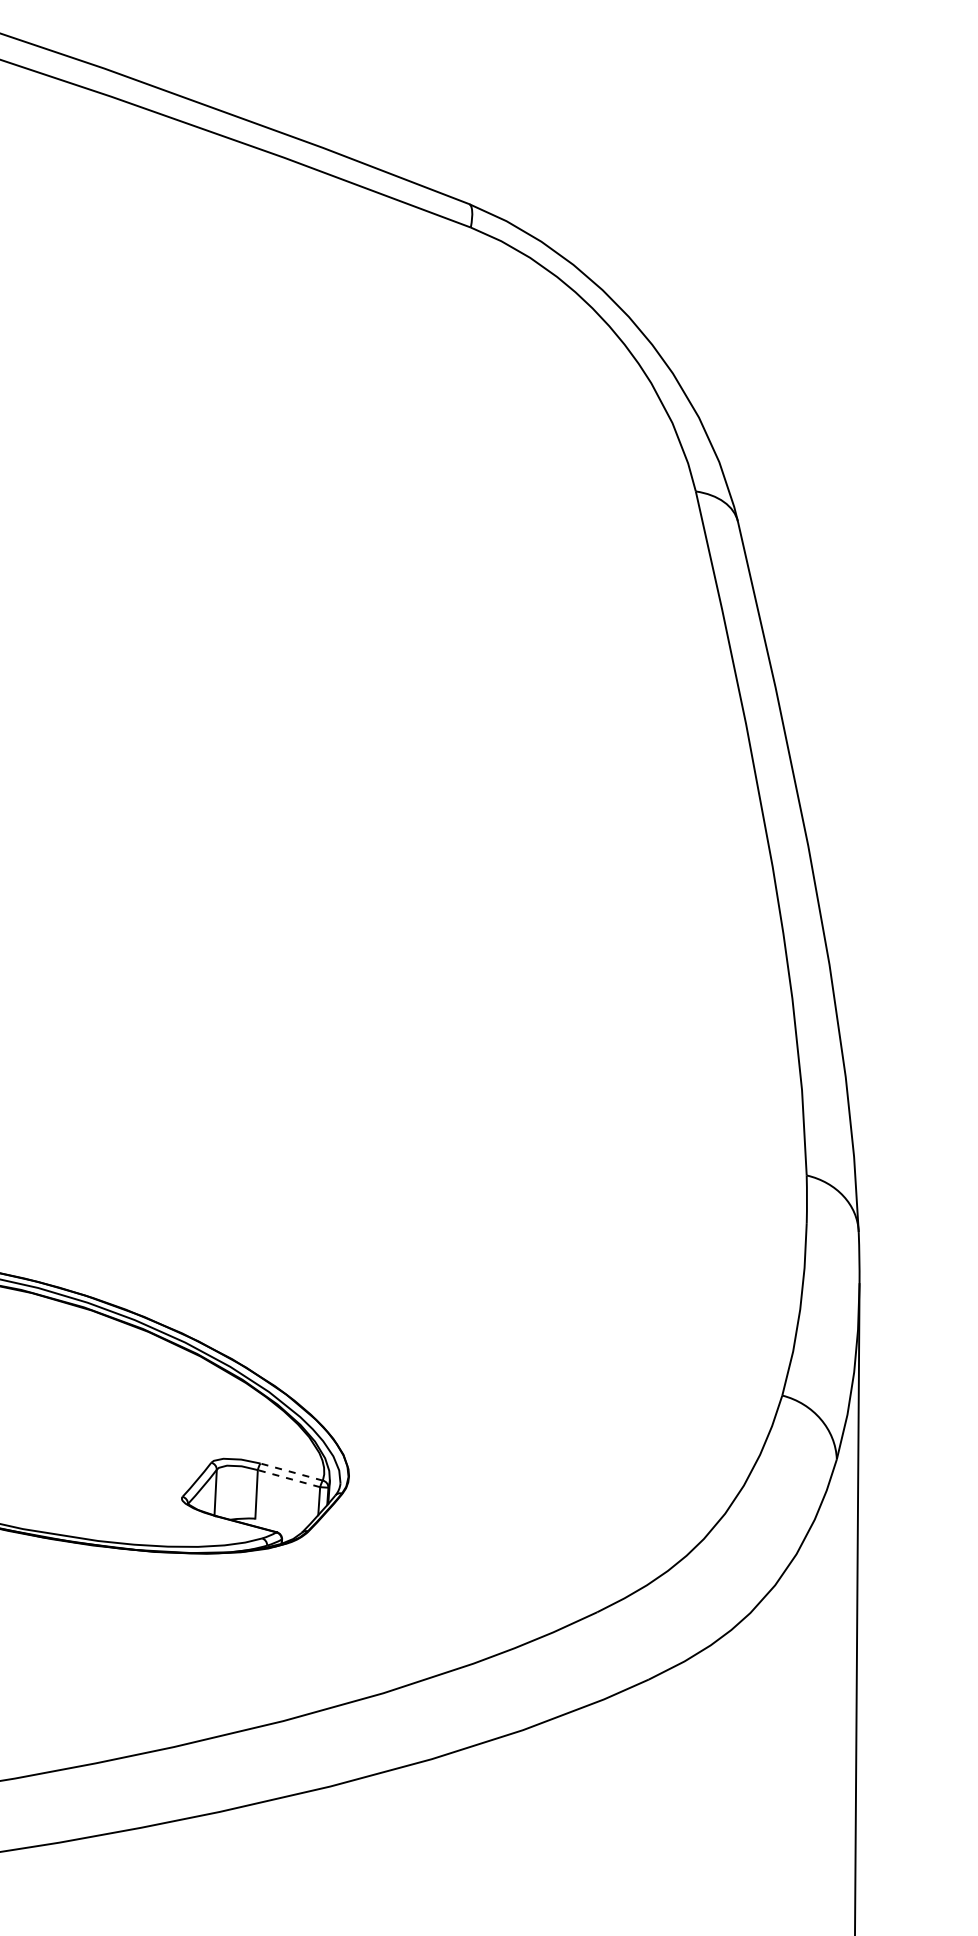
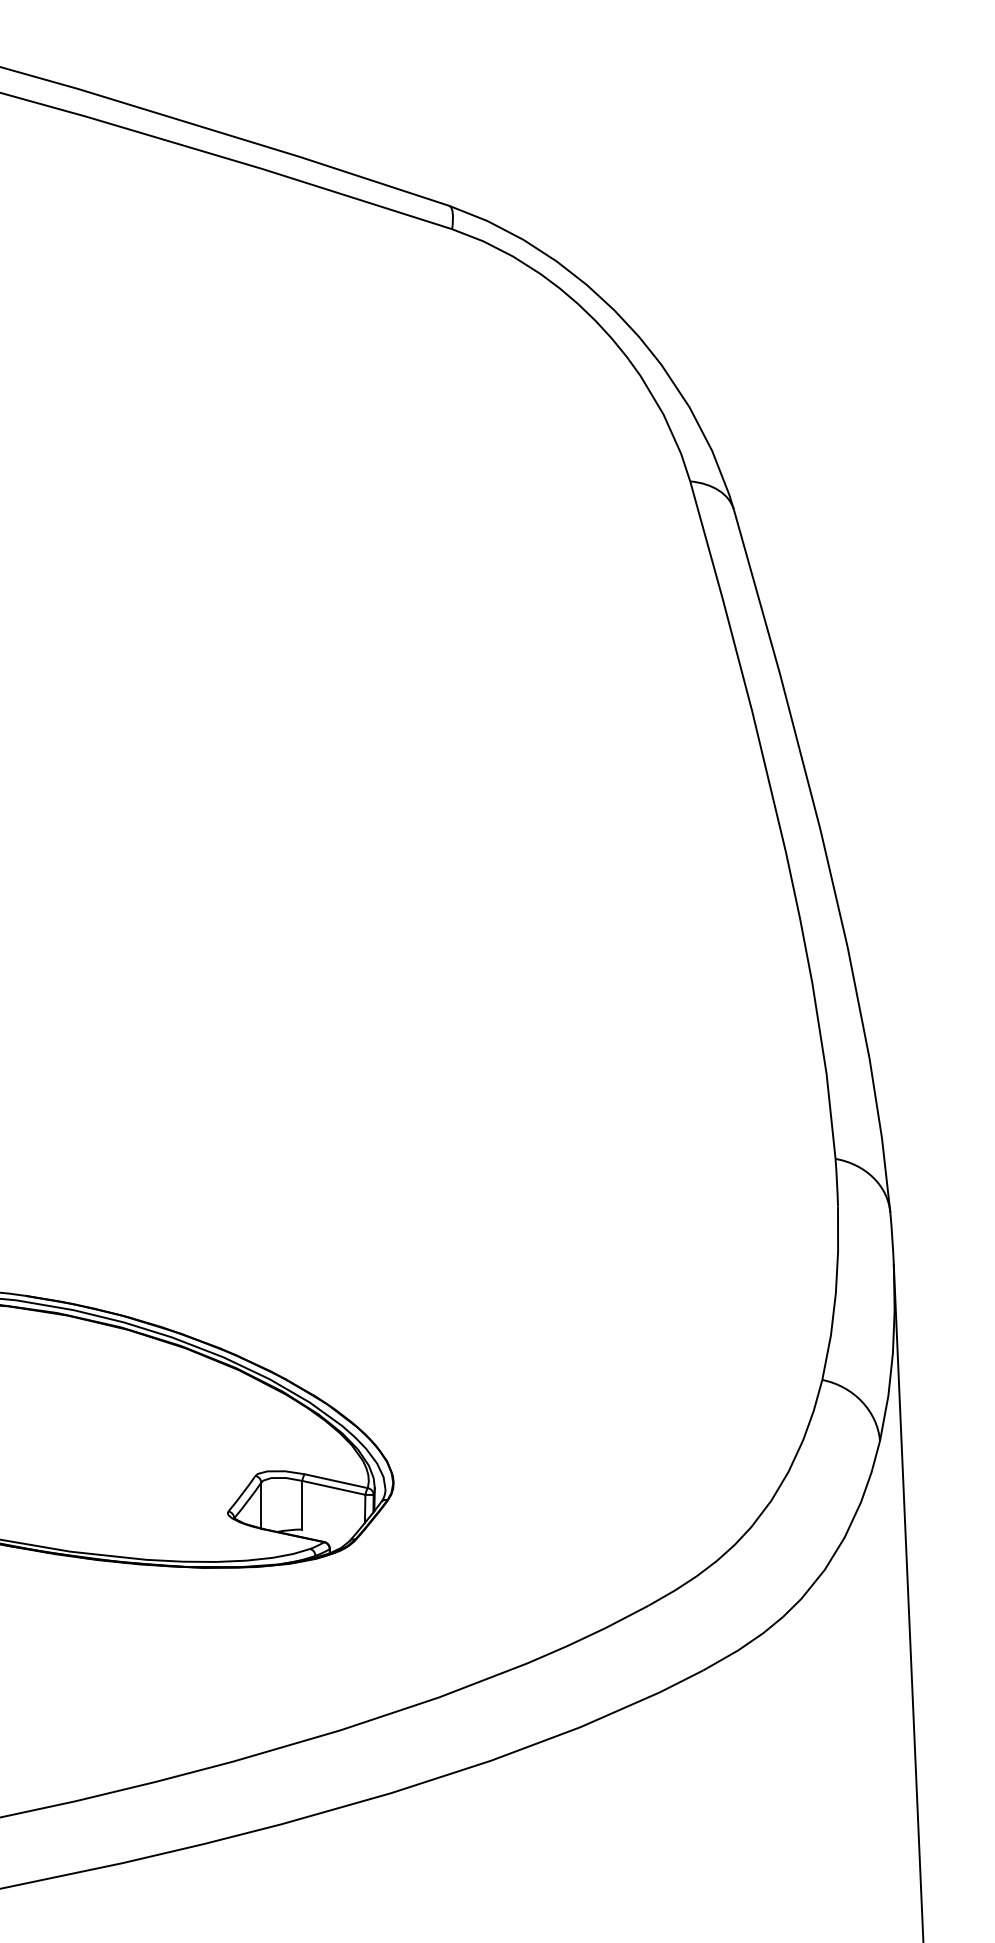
line: (290, 1472) -> (335, 1481), dashed -> solid
line: (288, 1478) -> (333, 1487), dashed -> solid

